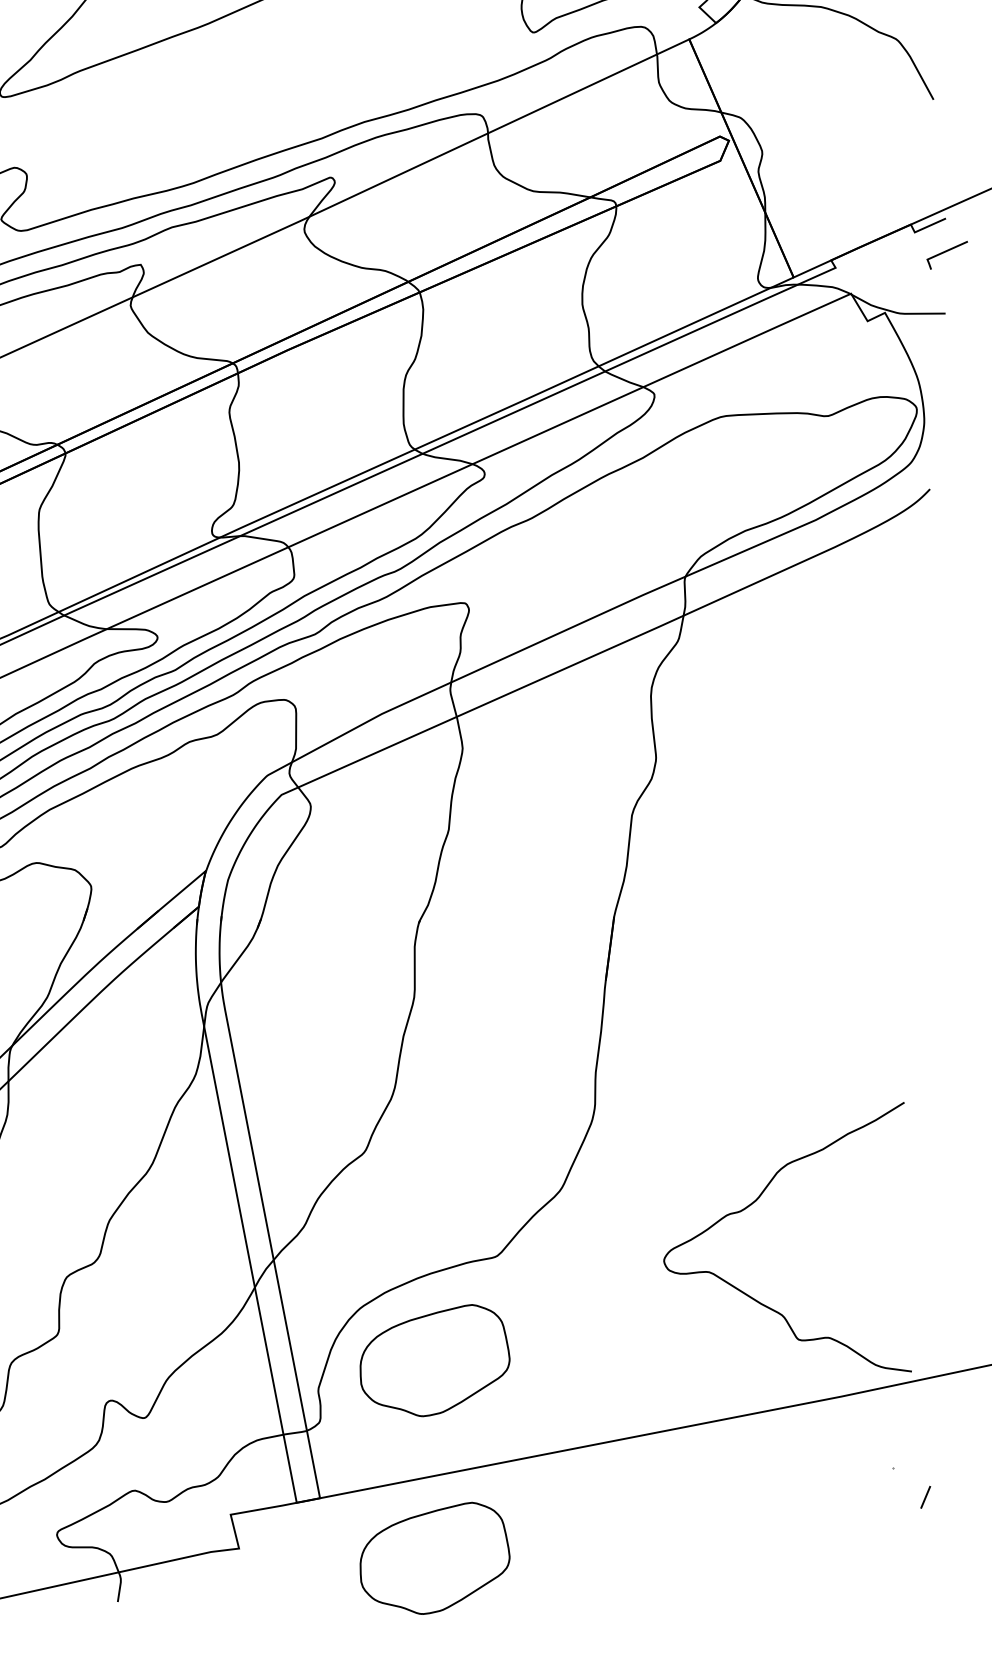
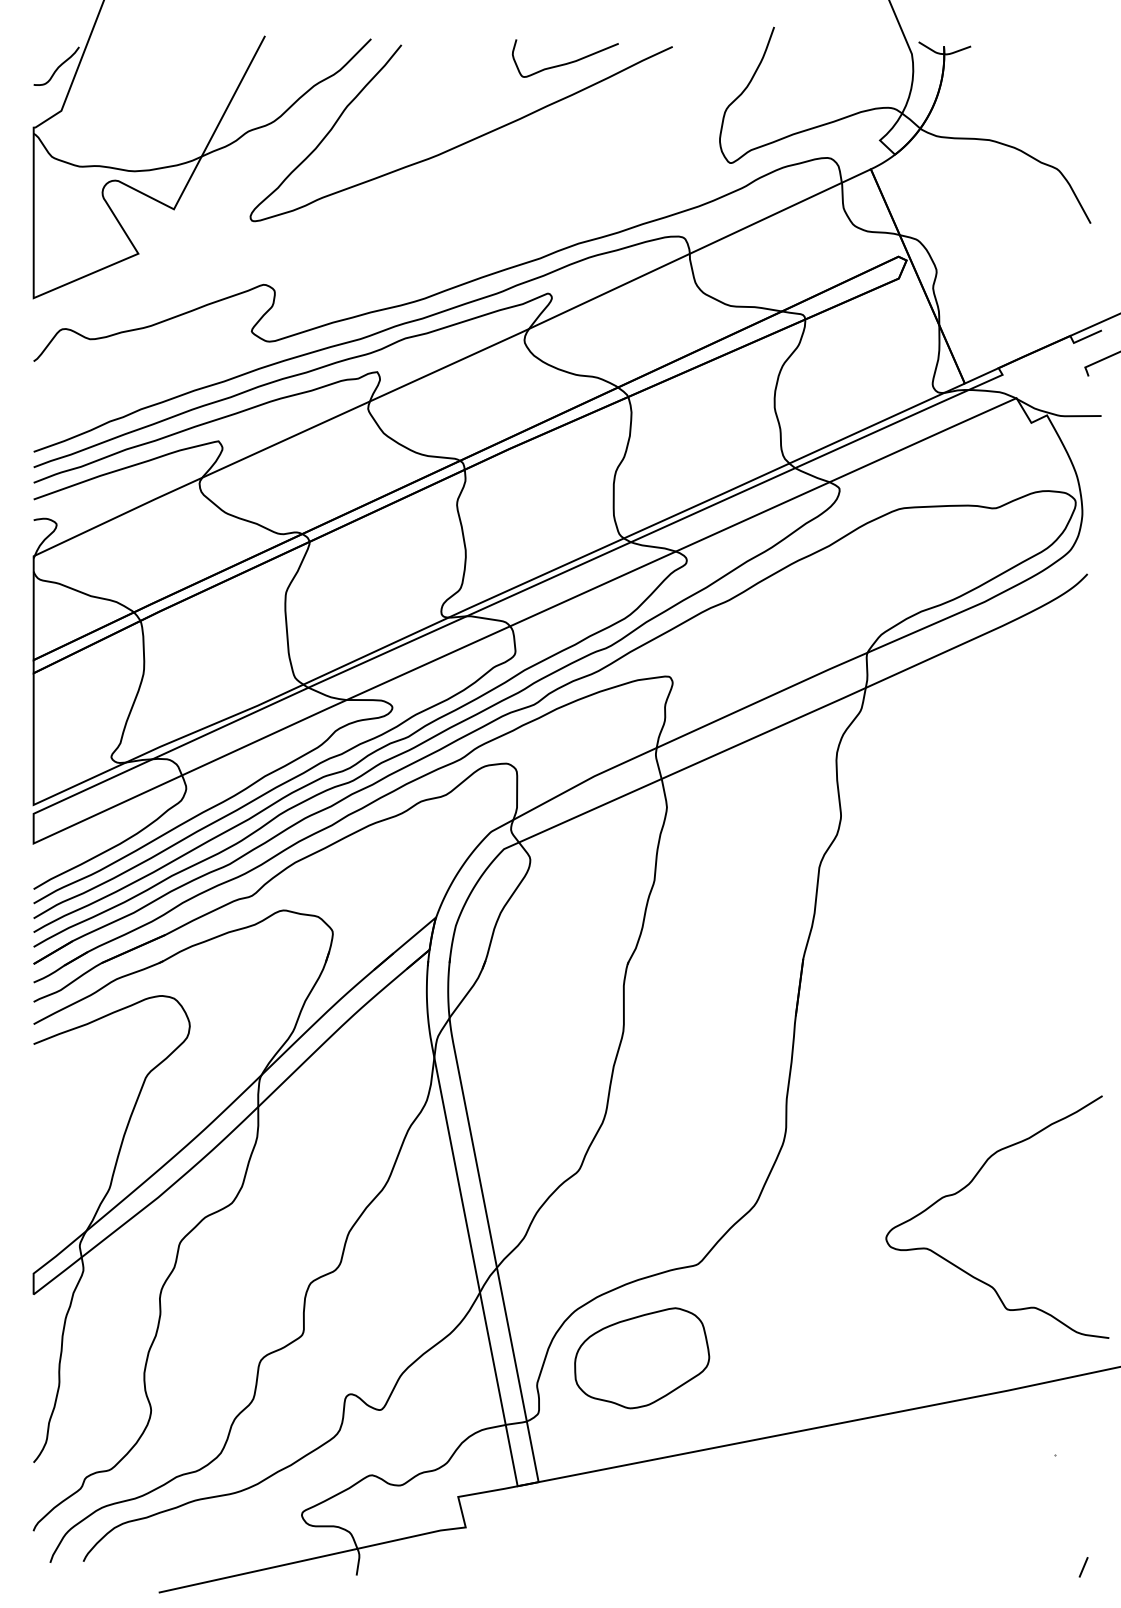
curve: (754, 1203) -> (967, 1186), moved
line: (925, 1497) -> (1083, 1567), moved
part: (435, 1558) -> (642, 1536), removed

